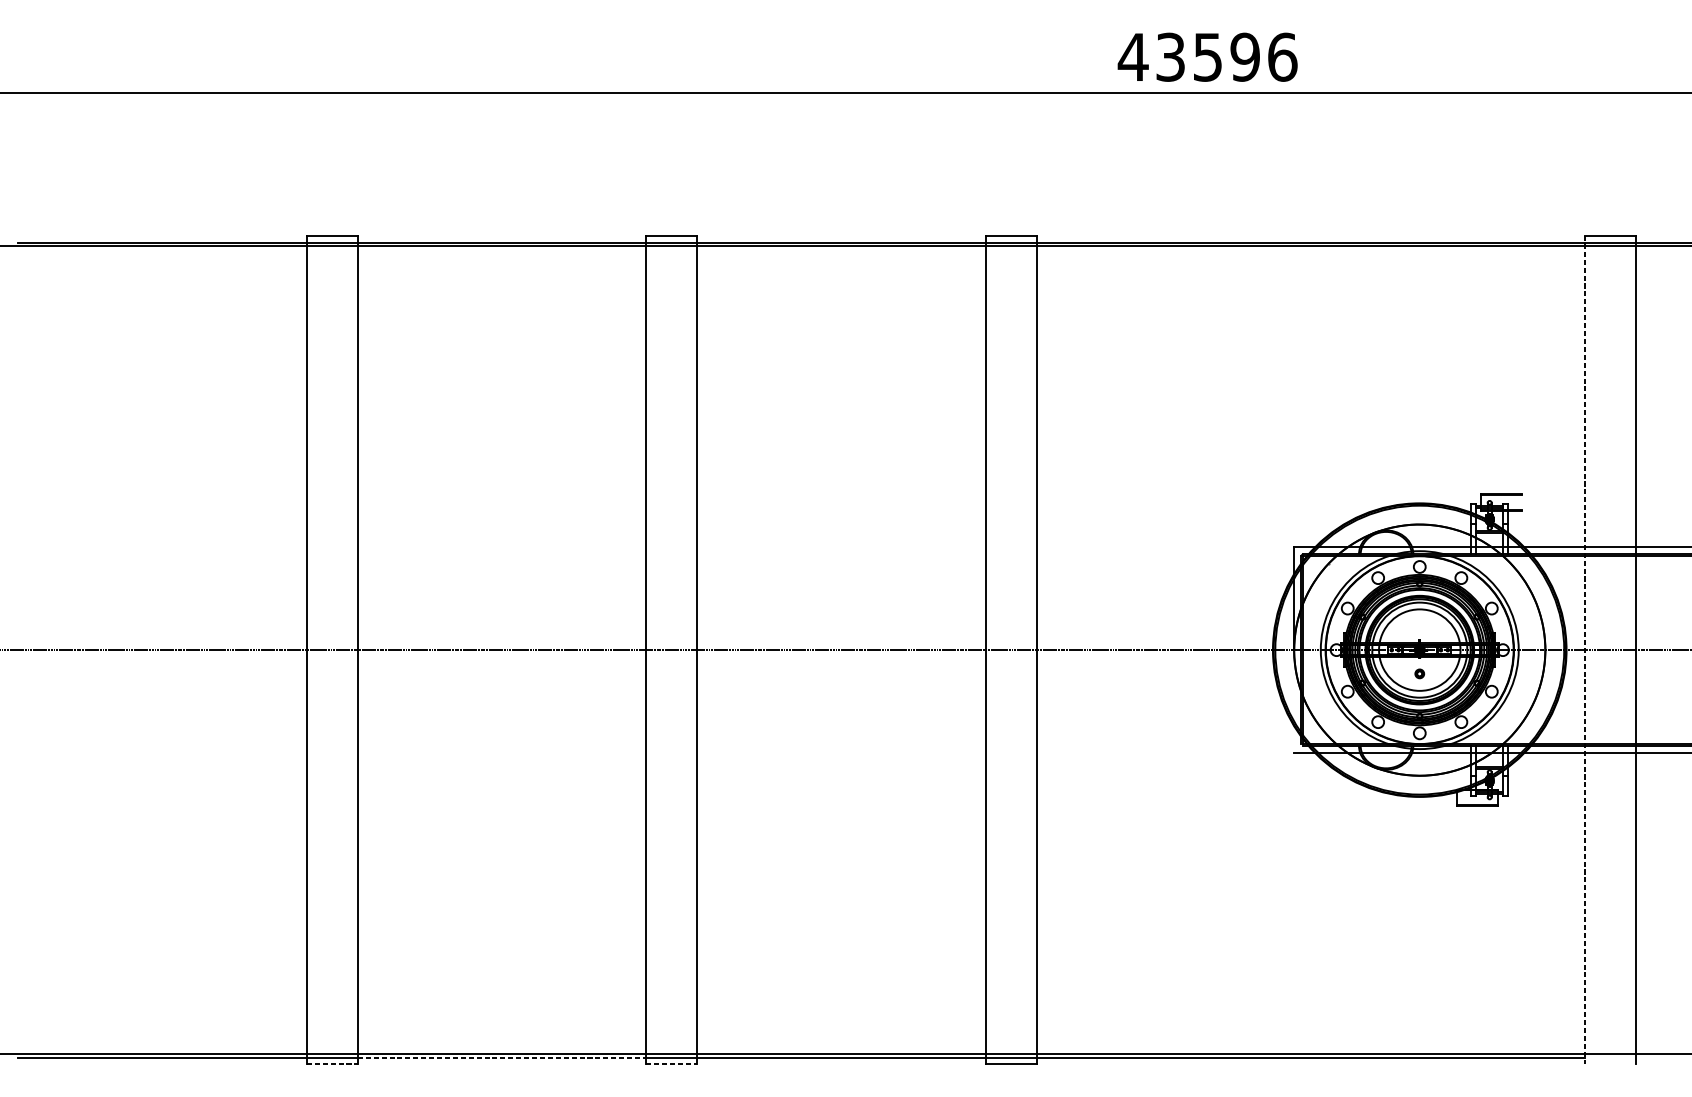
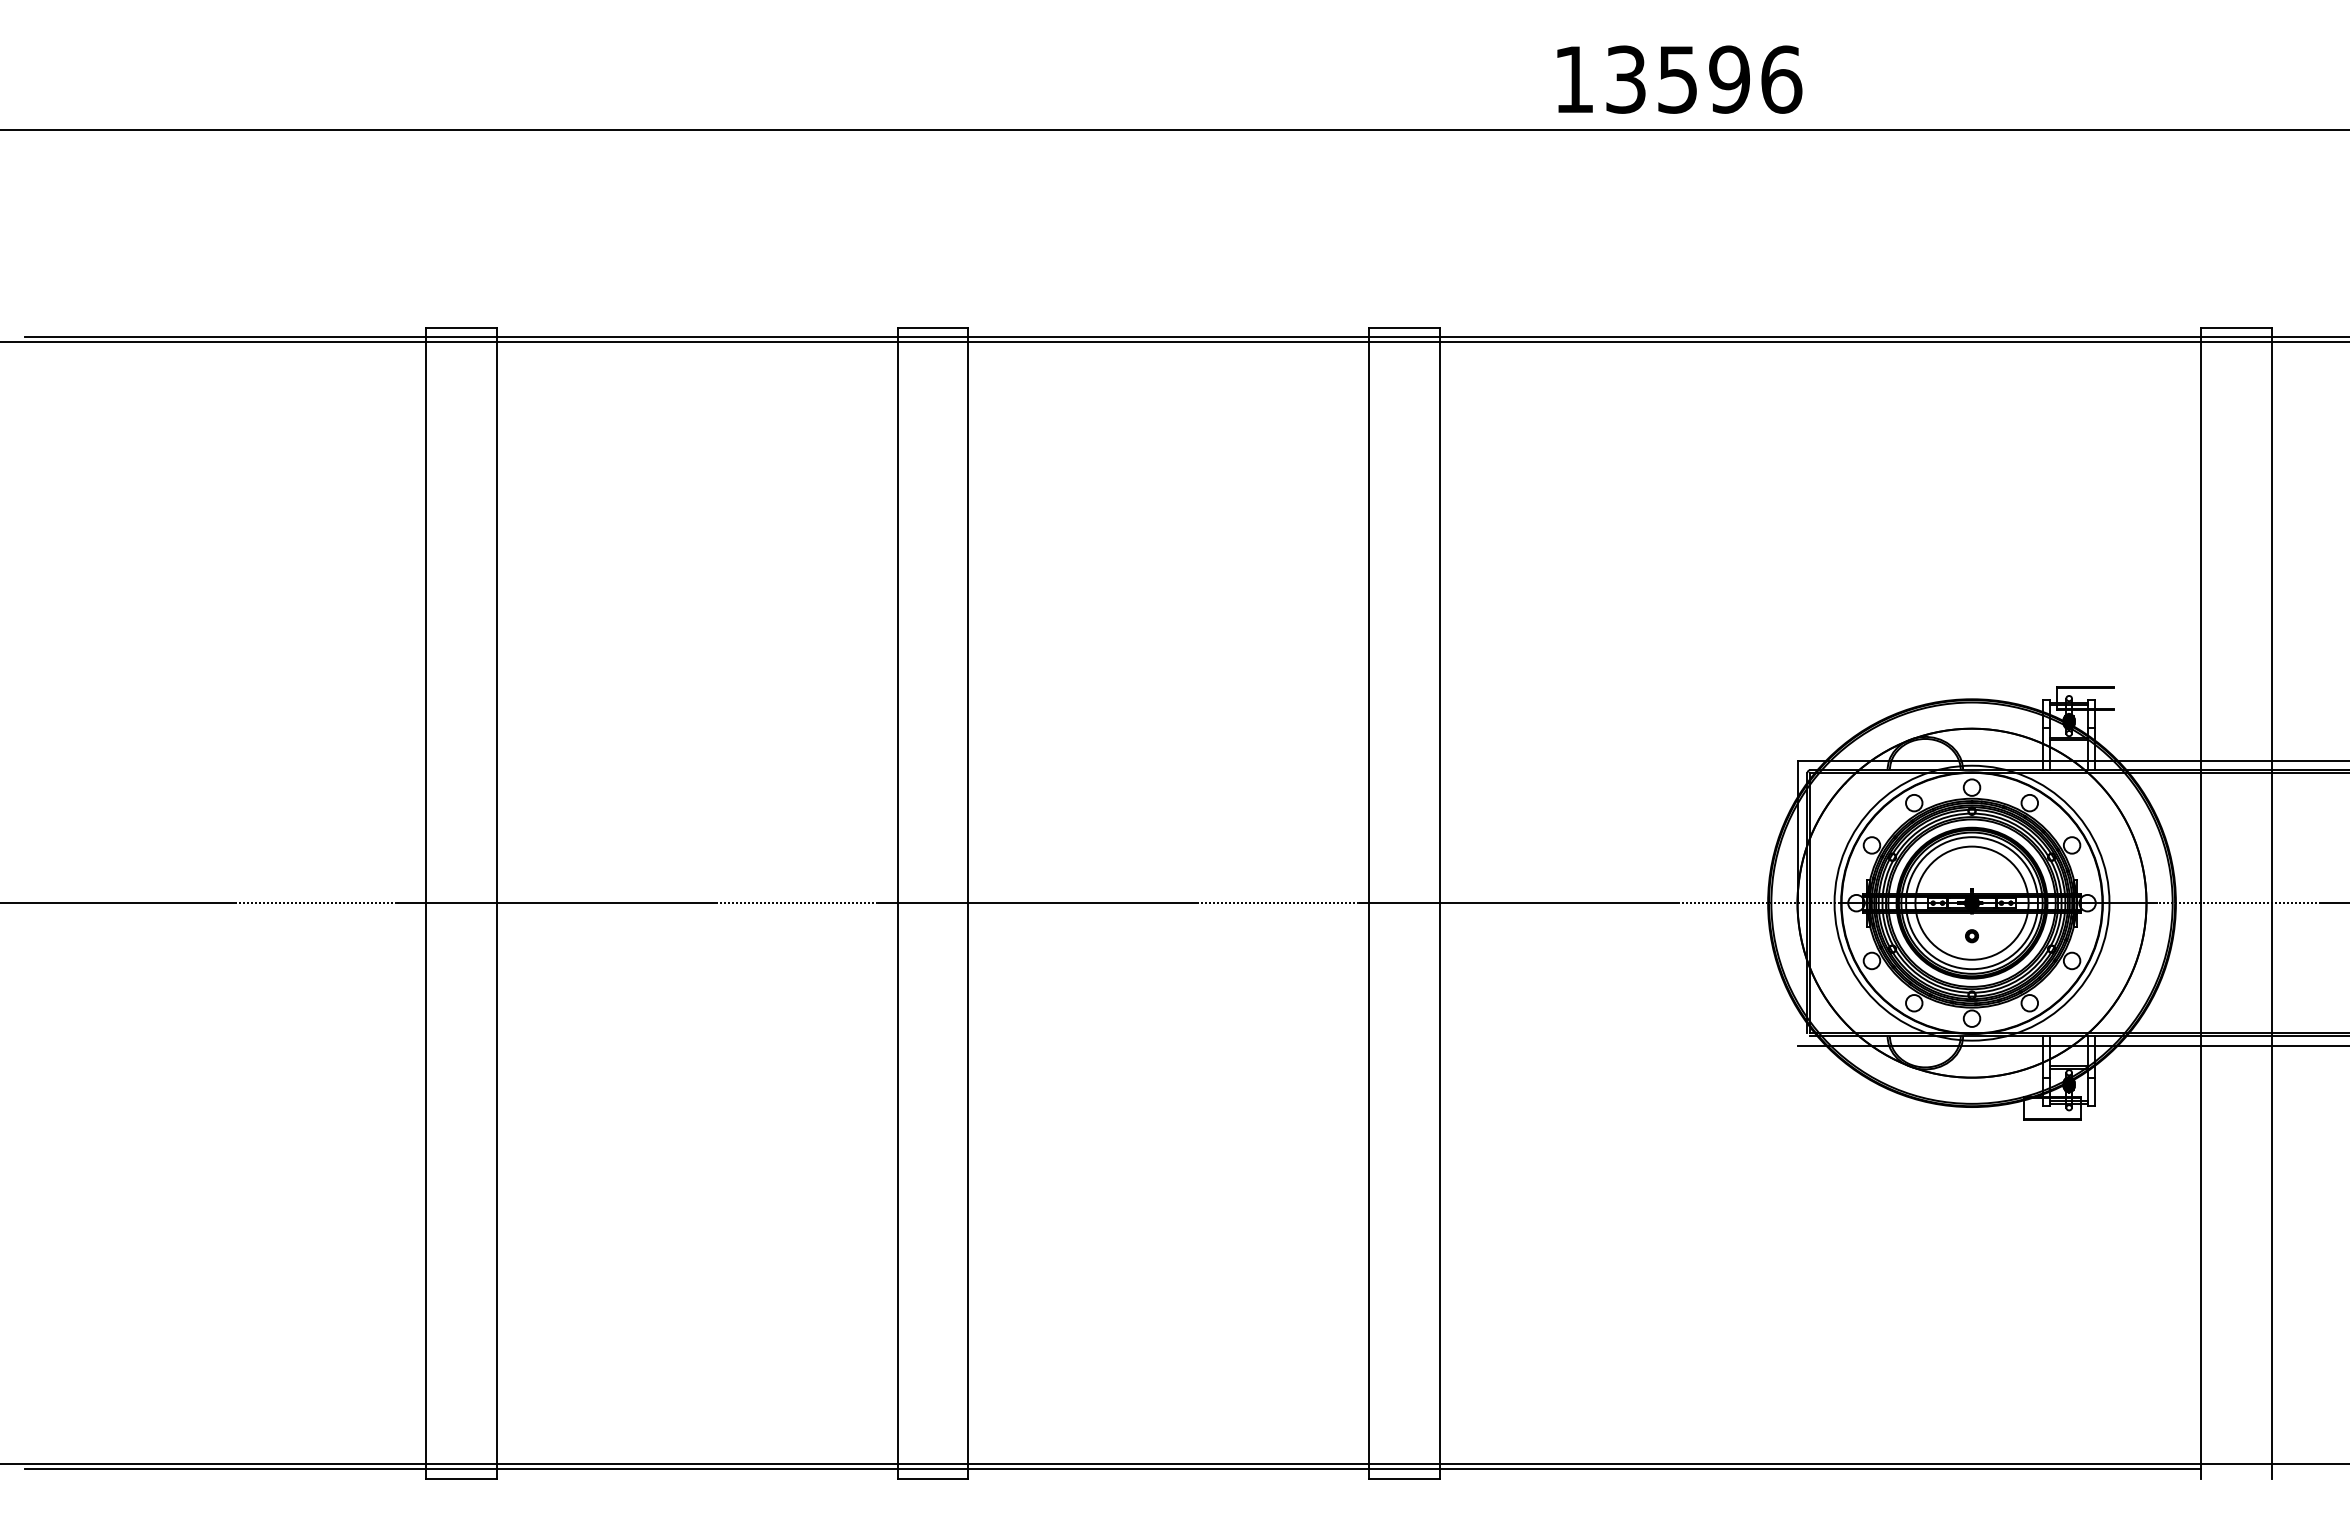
text: (1132, 57) -> (1573, 79), 43596 -> 13596
line: (1584, 650) -> (2201, 903), dashed -> solid
line: (502, 1057) -> (697, 1469), dashed -> solid
line: (333, 1064) -> (462, 1478), dashed -> solid
line: (672, 1064) -> (933, 1478), dashed -> solid

